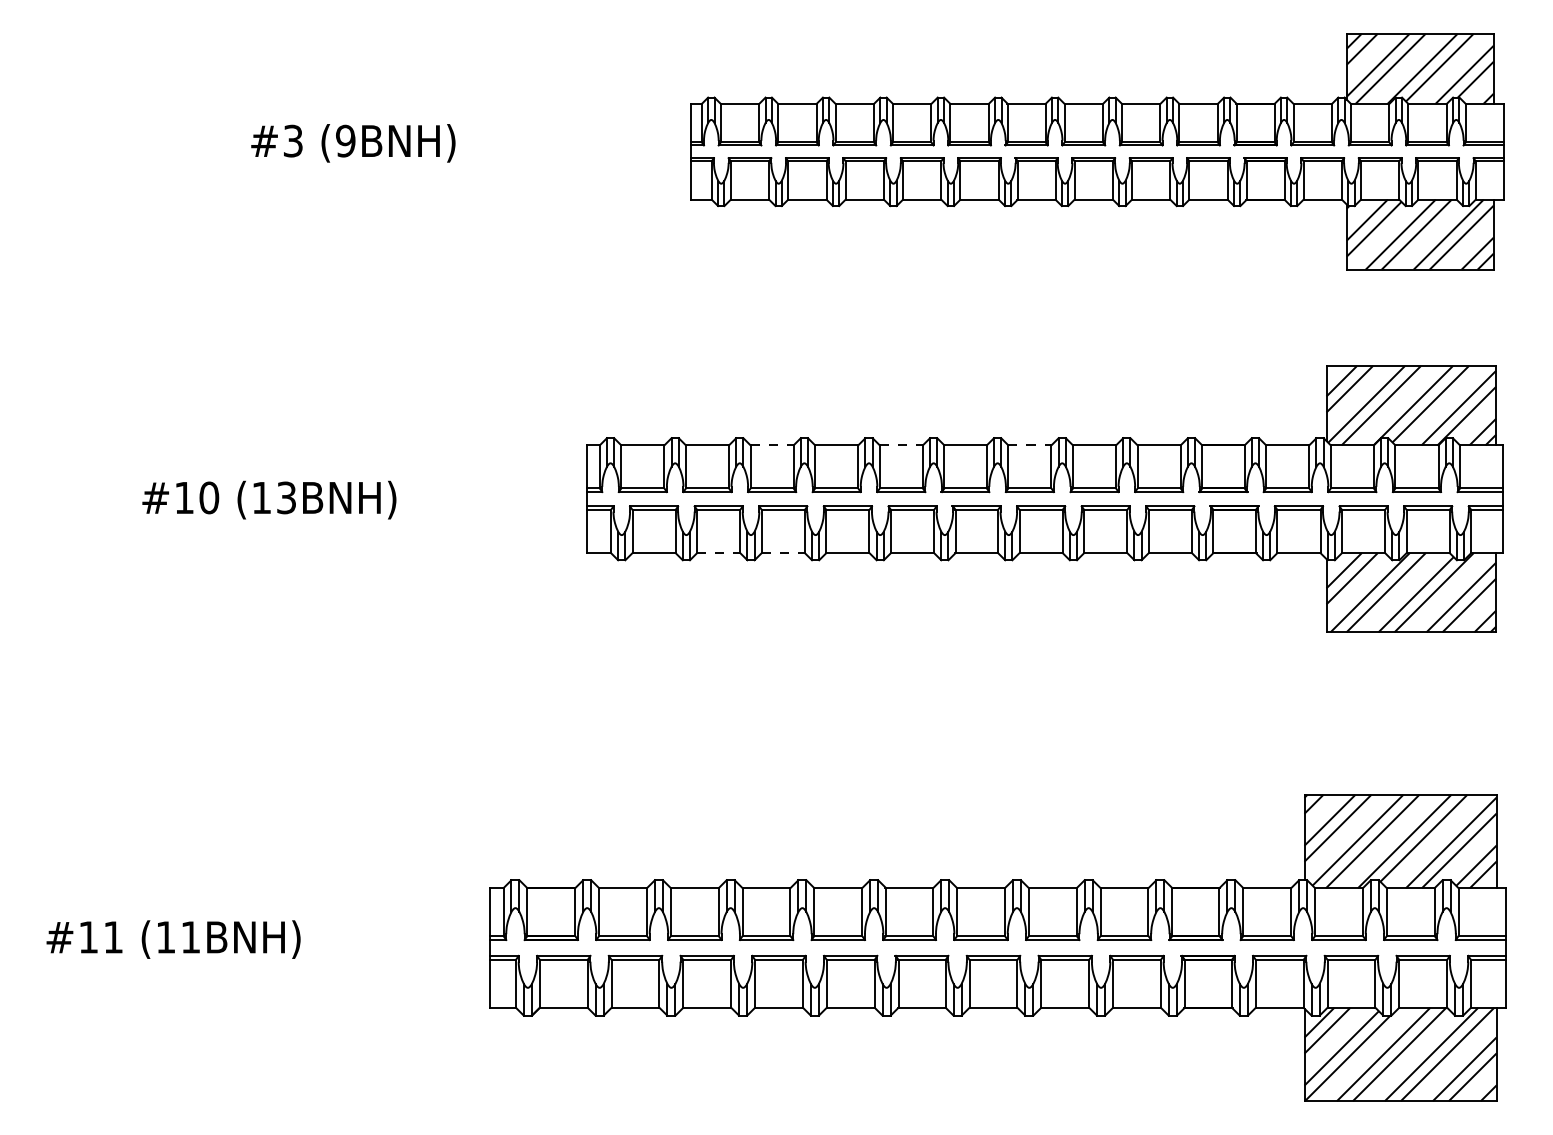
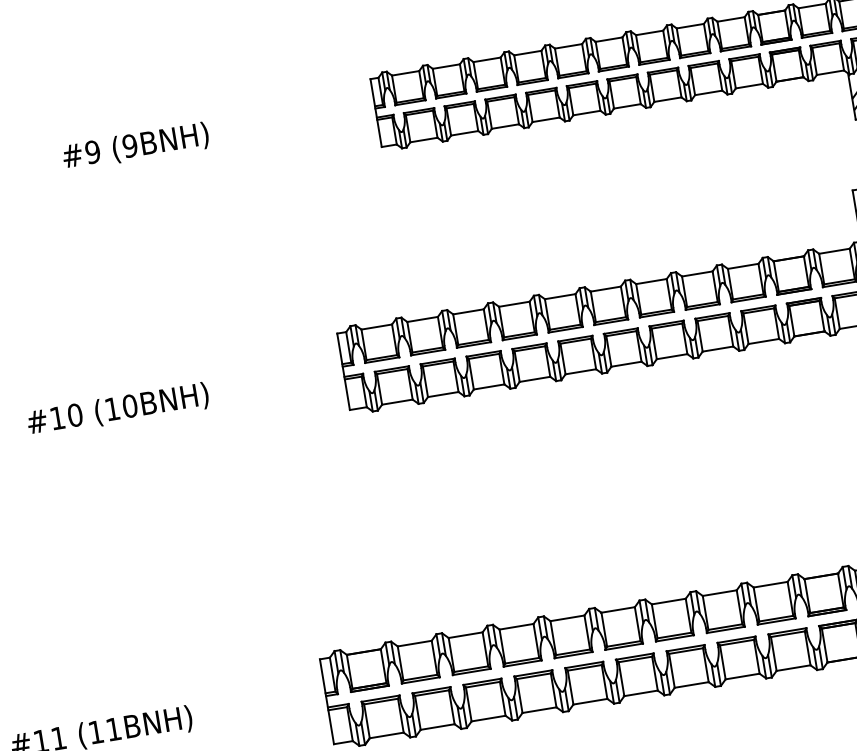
text: (292, 140) -> (92, 151), #3 -> #9
line: (772, 445) -> (468, 311), dashed -> solid
line: (901, 445) -> (560, 296), dashed -> solid
line: (1029, 445) -> (651, 281), dashed -> solid
text: (286, 497) -> (129, 405), (13BNH) -> (10BNH)
line: (718, 553) -> (443, 394), dashed -> solid
line: (783, 553) -> (489, 387), dashed -> solid

